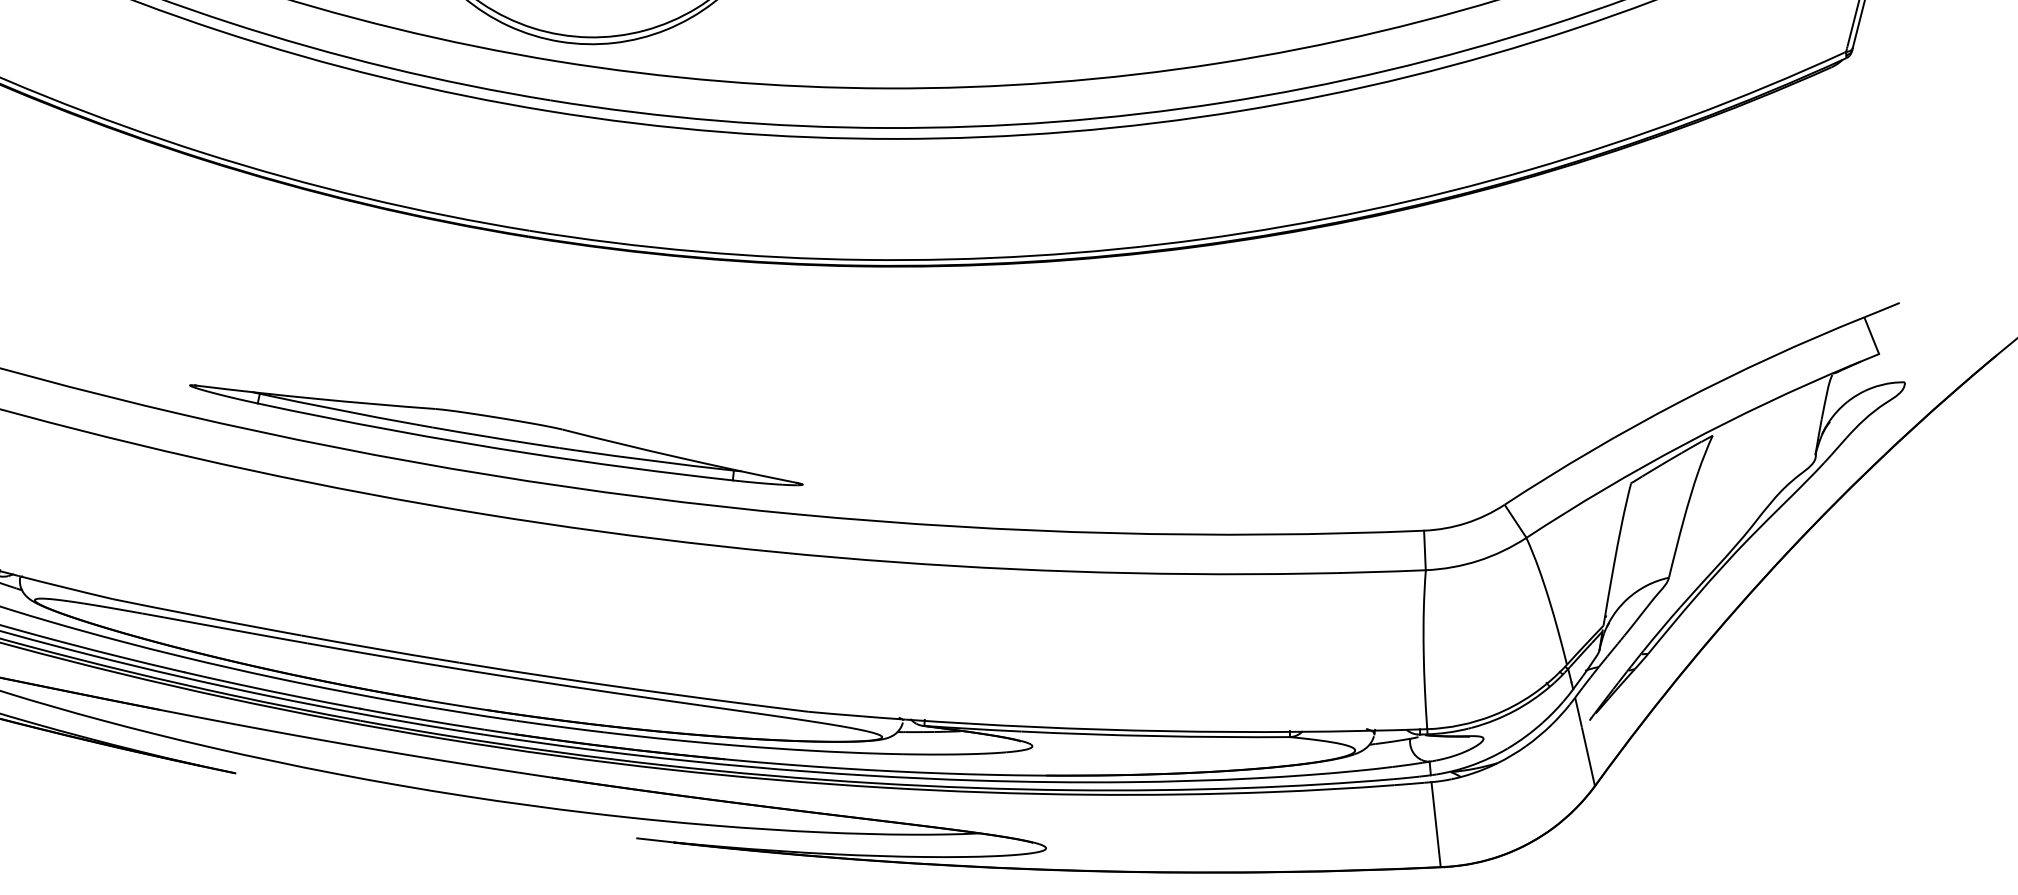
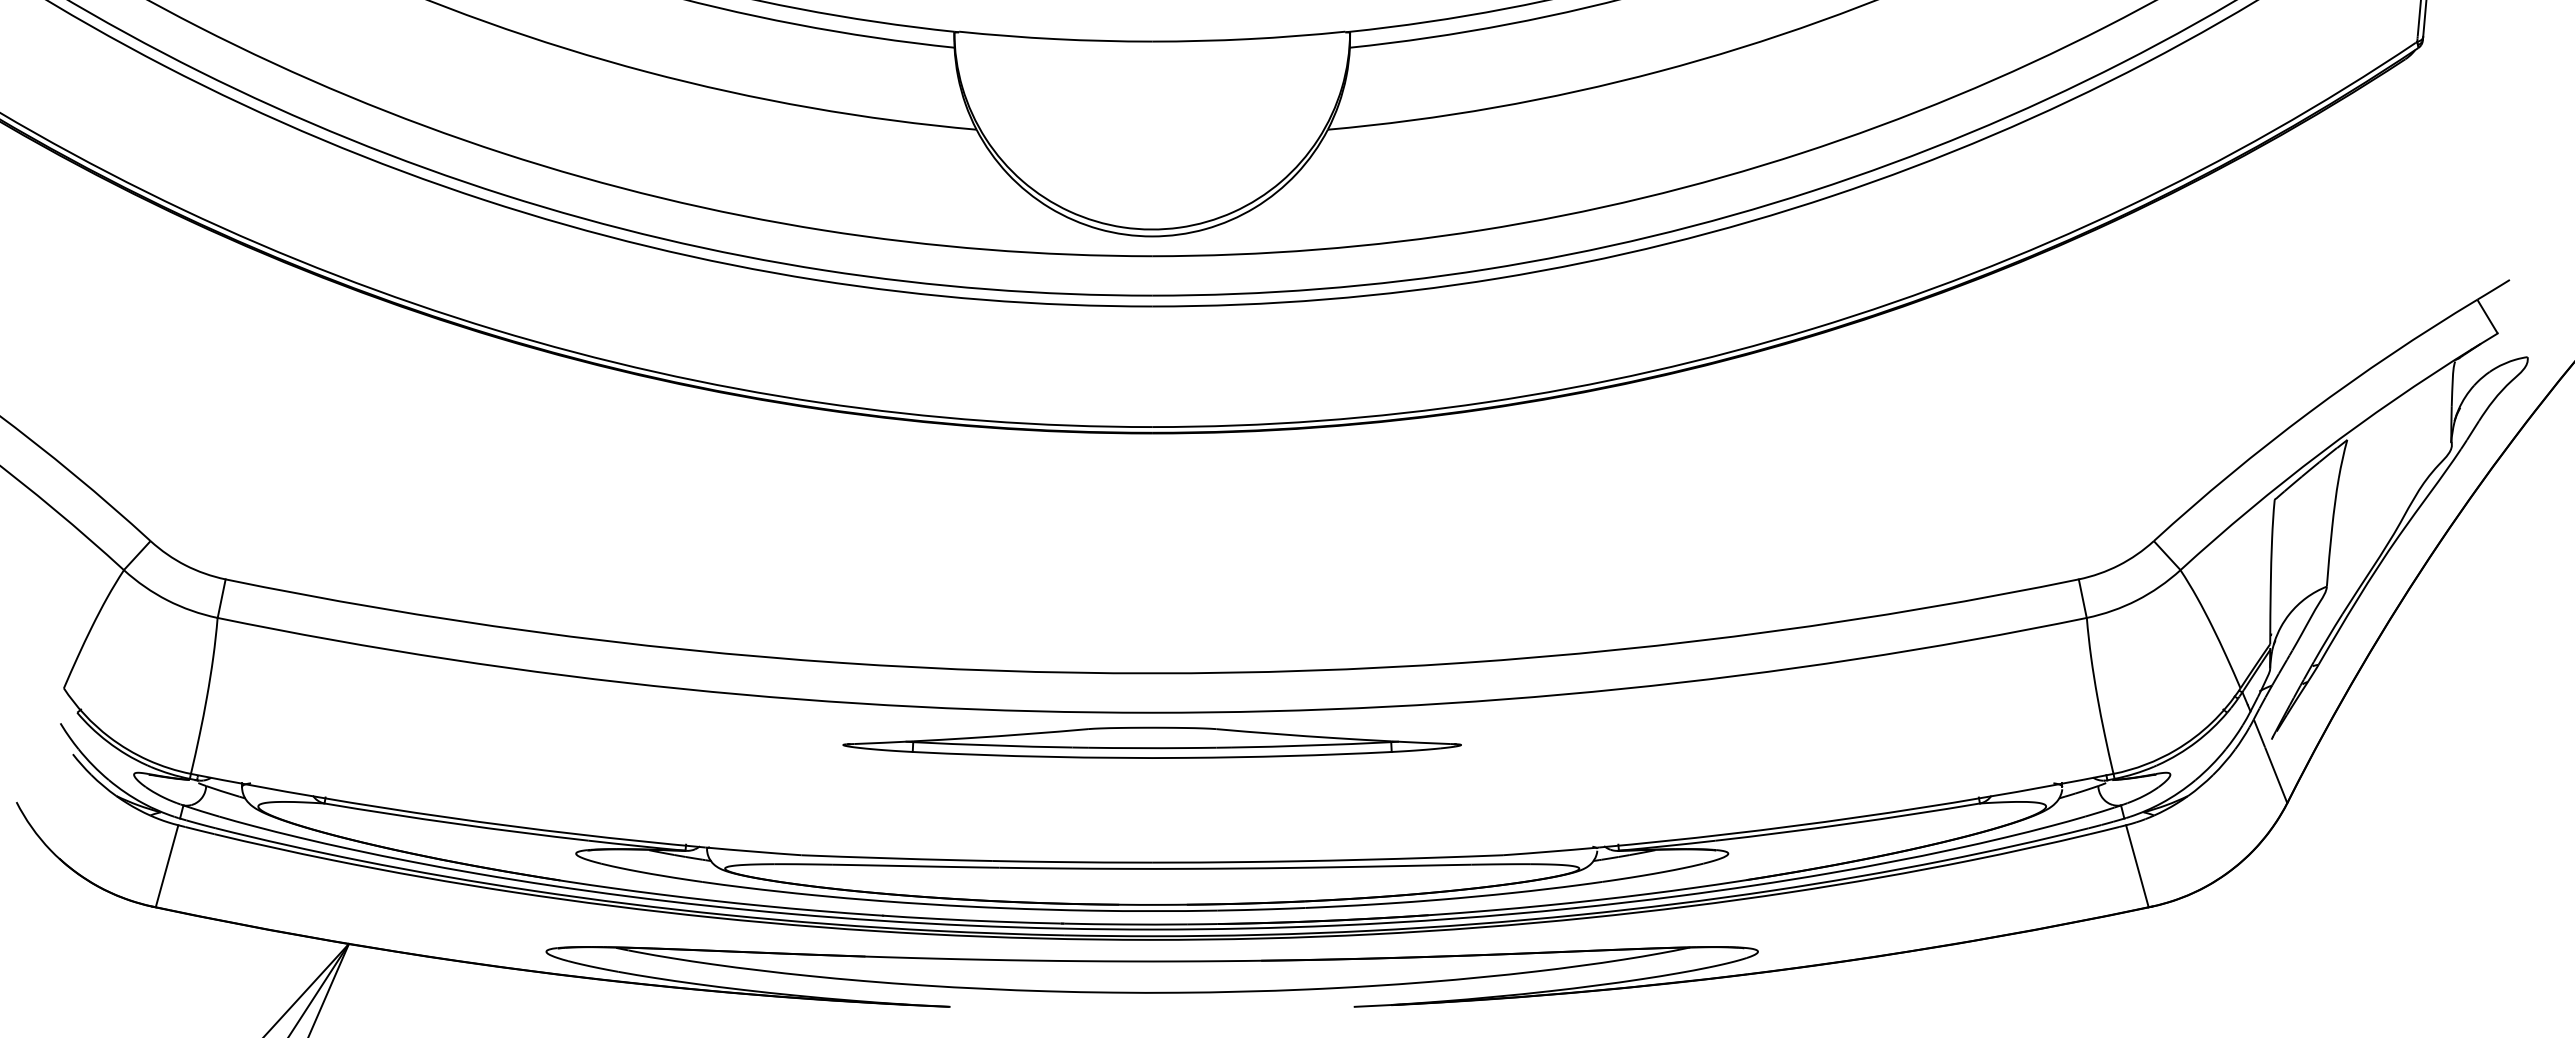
part: (496, 432) -> (1151, 742), moved

